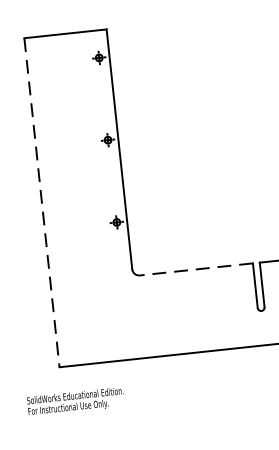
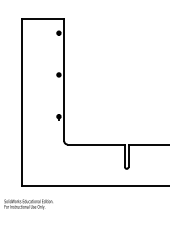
line: (42, 204) -> (22, 103), dashed -> solid
line: (196, 269) -> (96, 144), dashed -> solid

